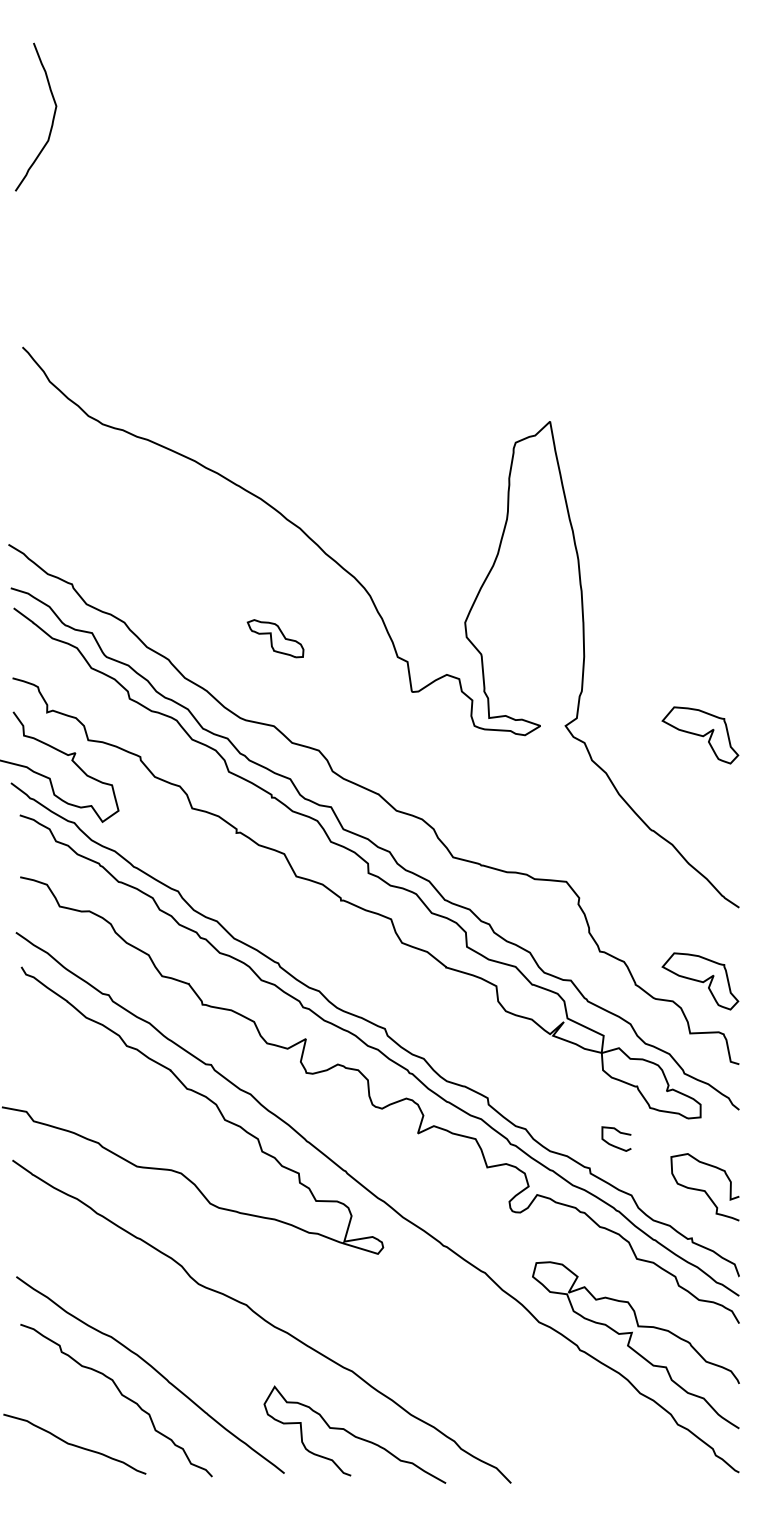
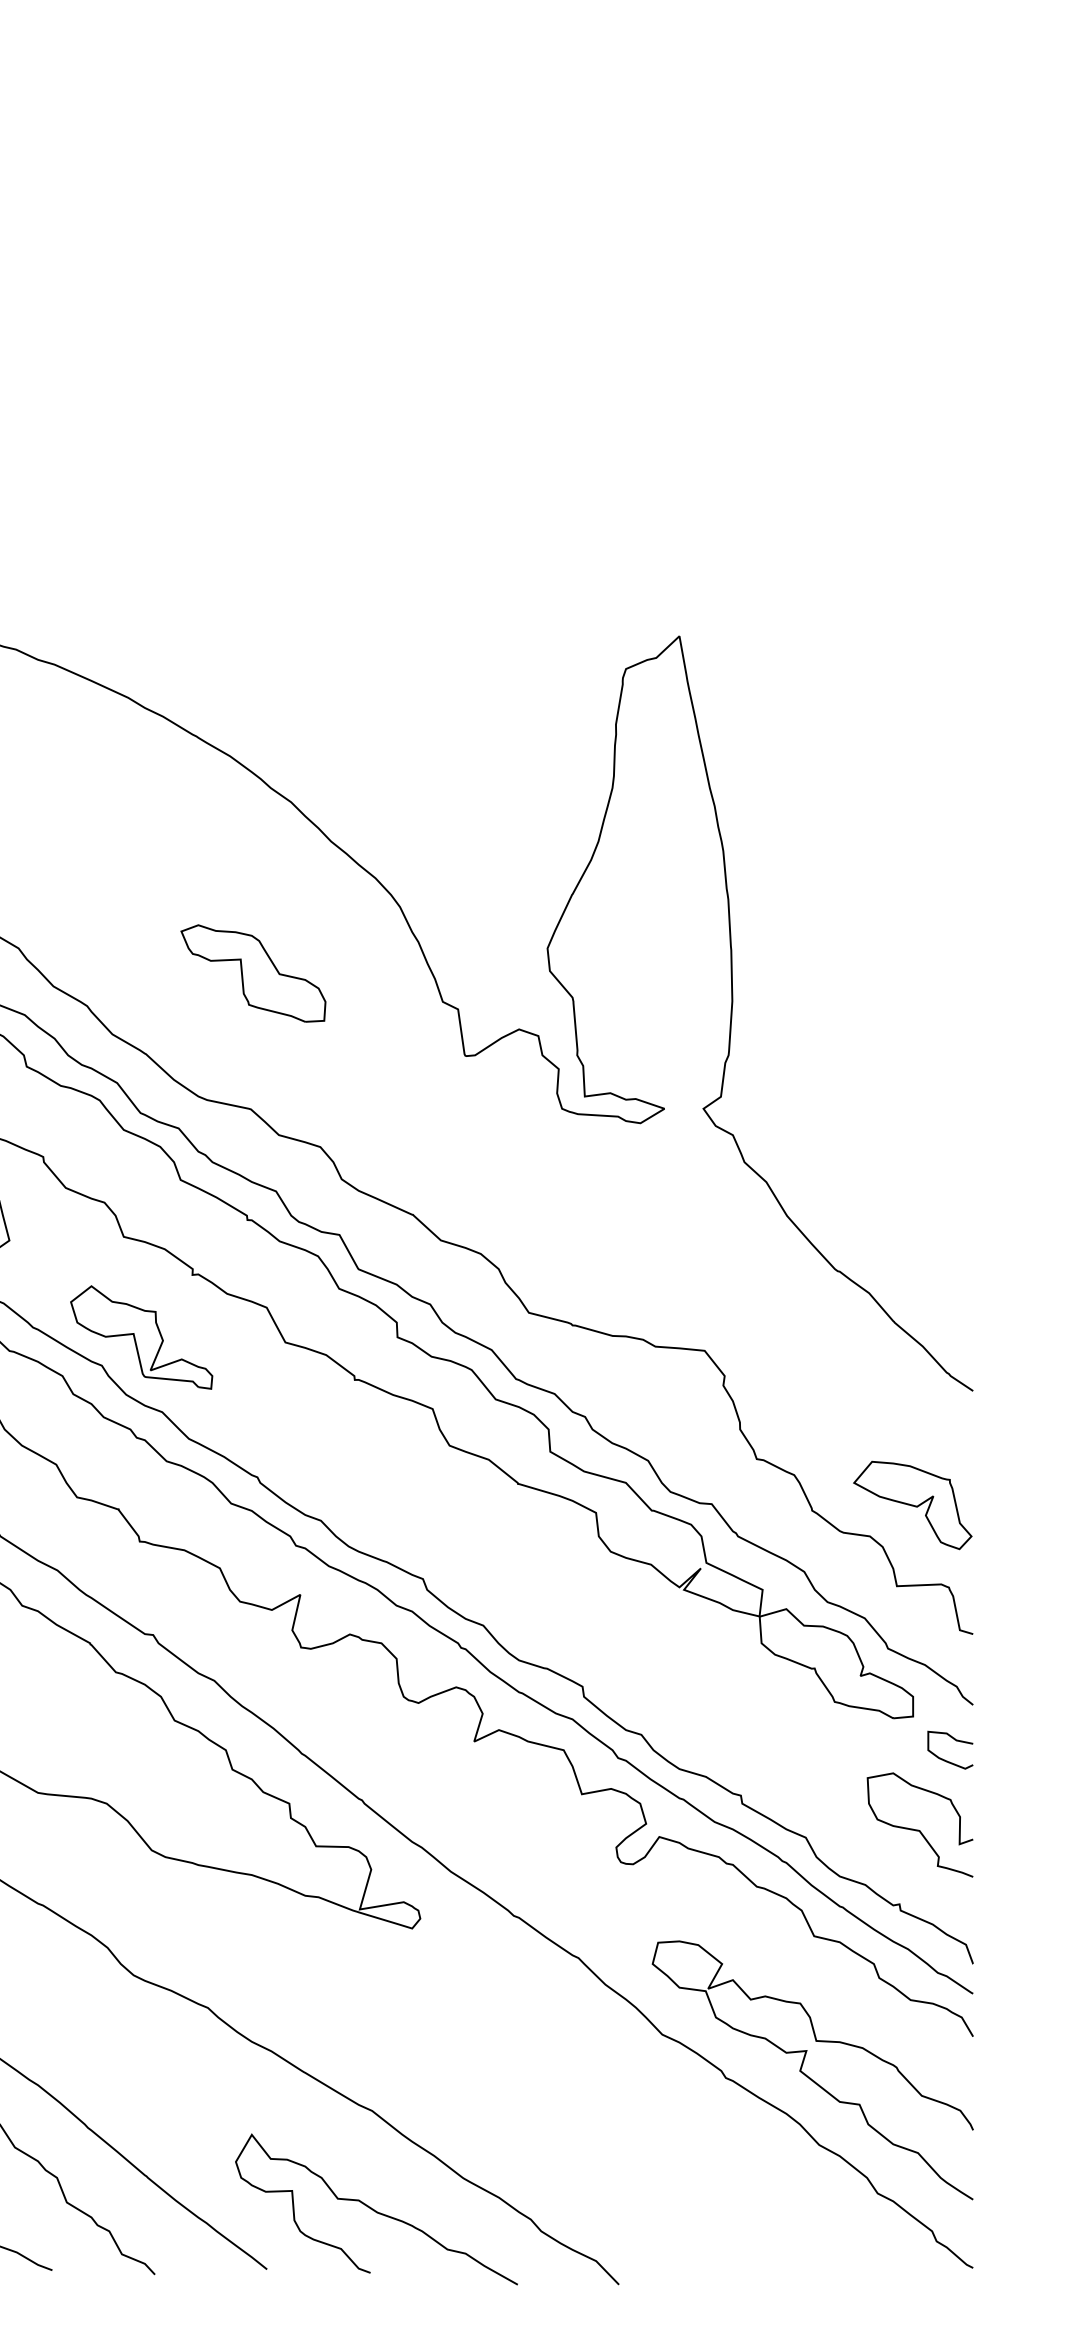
part: (275, 638) -> (253, 973), size x1.67
part: (700, 735) -> (912, 1123), removed
part: (203, 873) -> (141, 1337), added
curve: (619, 1133) -> (954, 1741), moved

